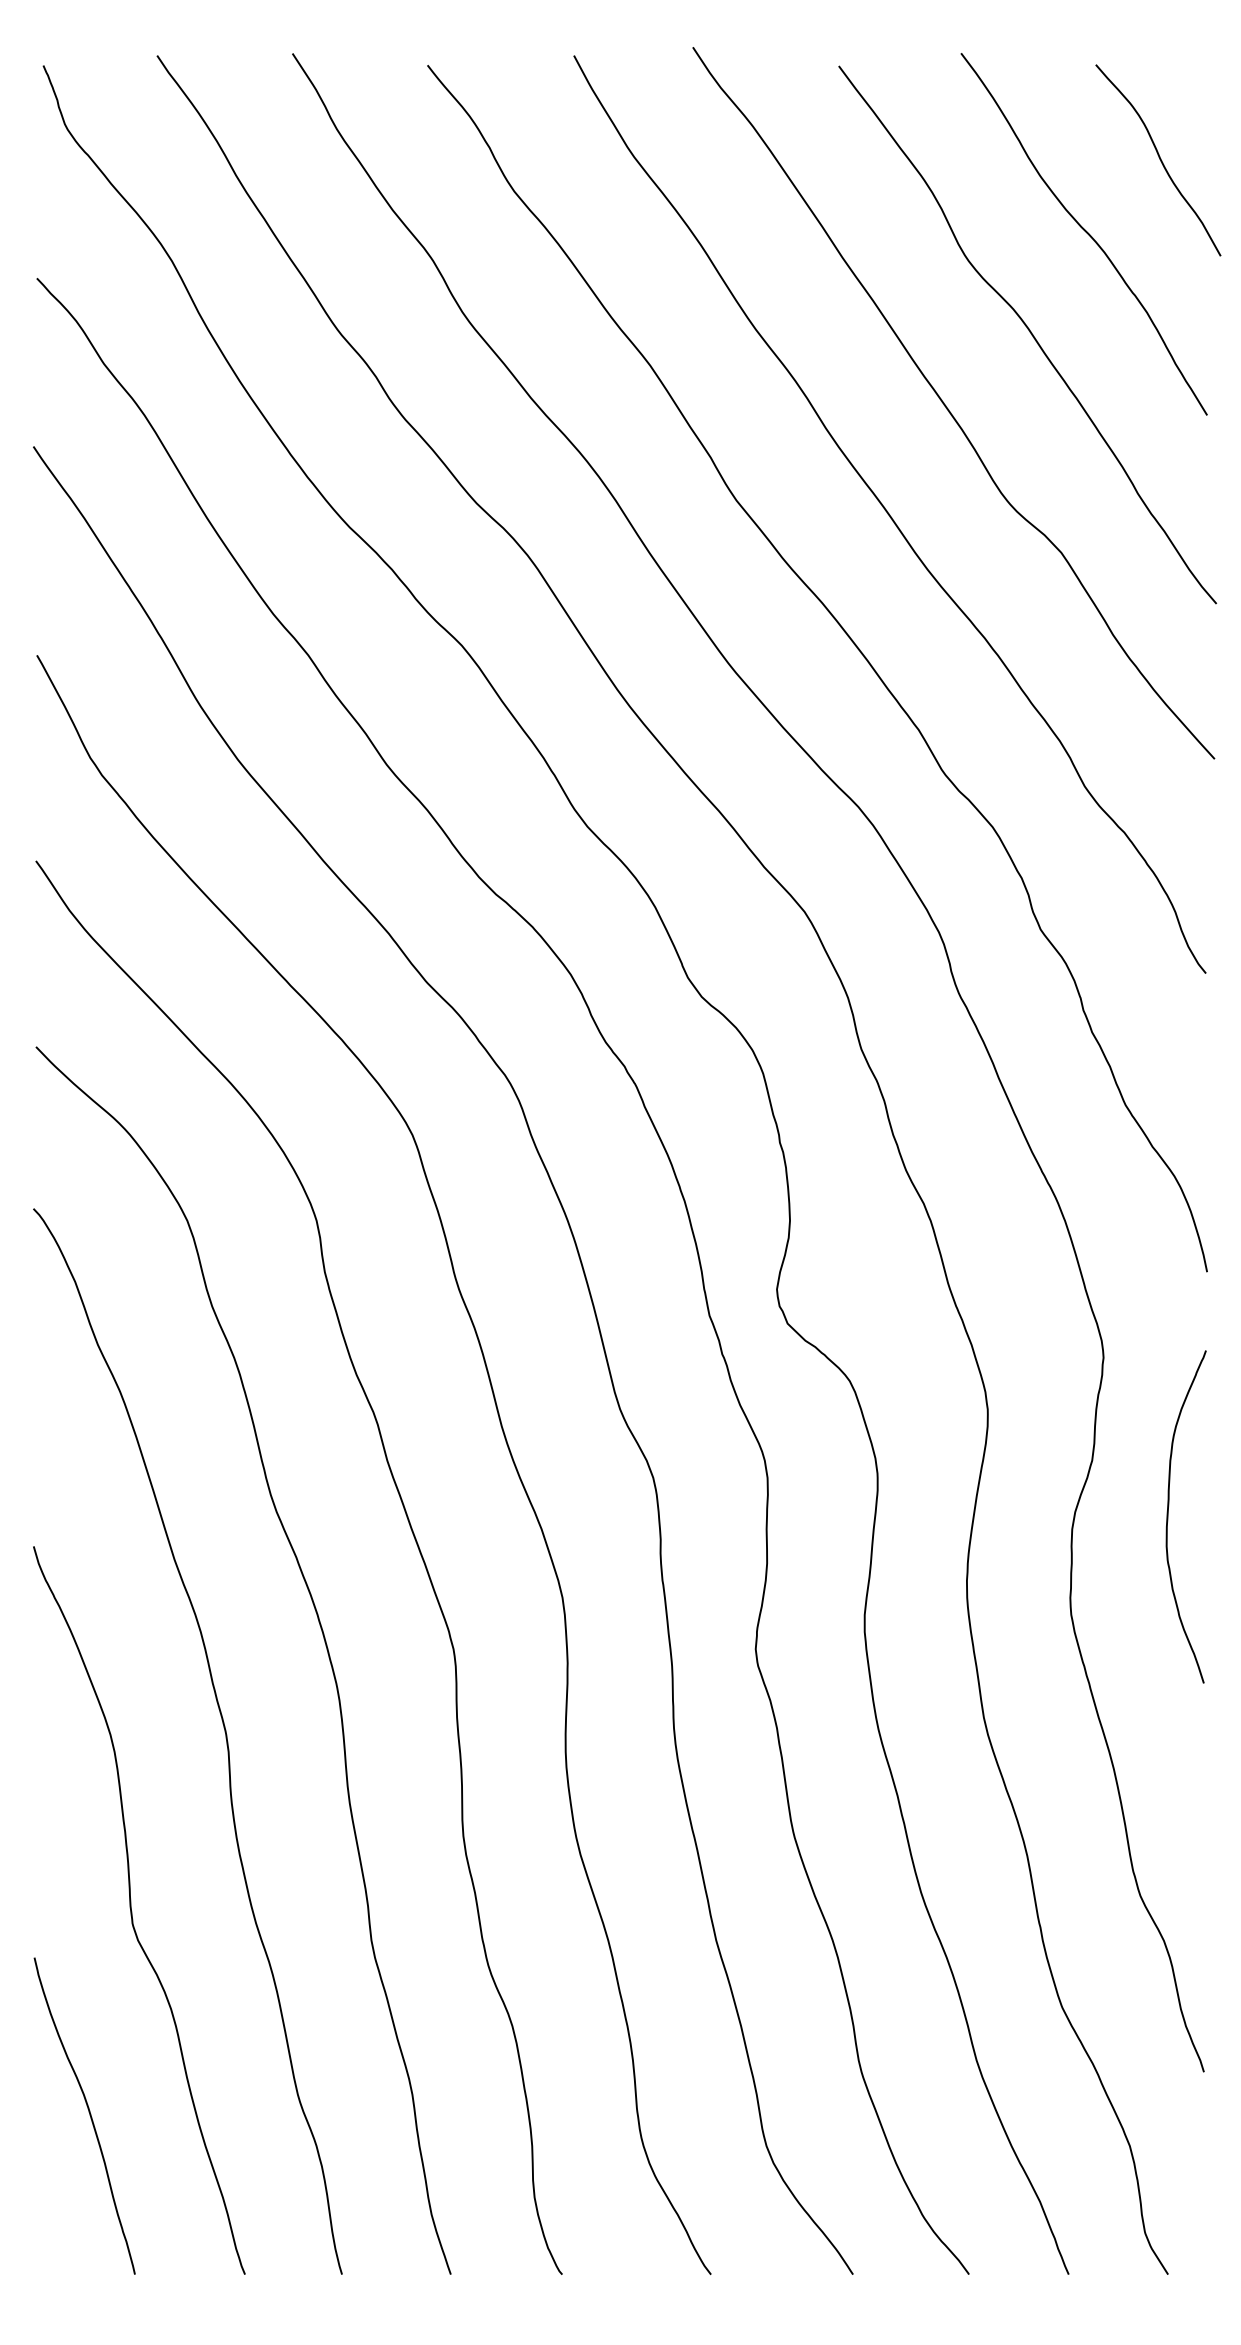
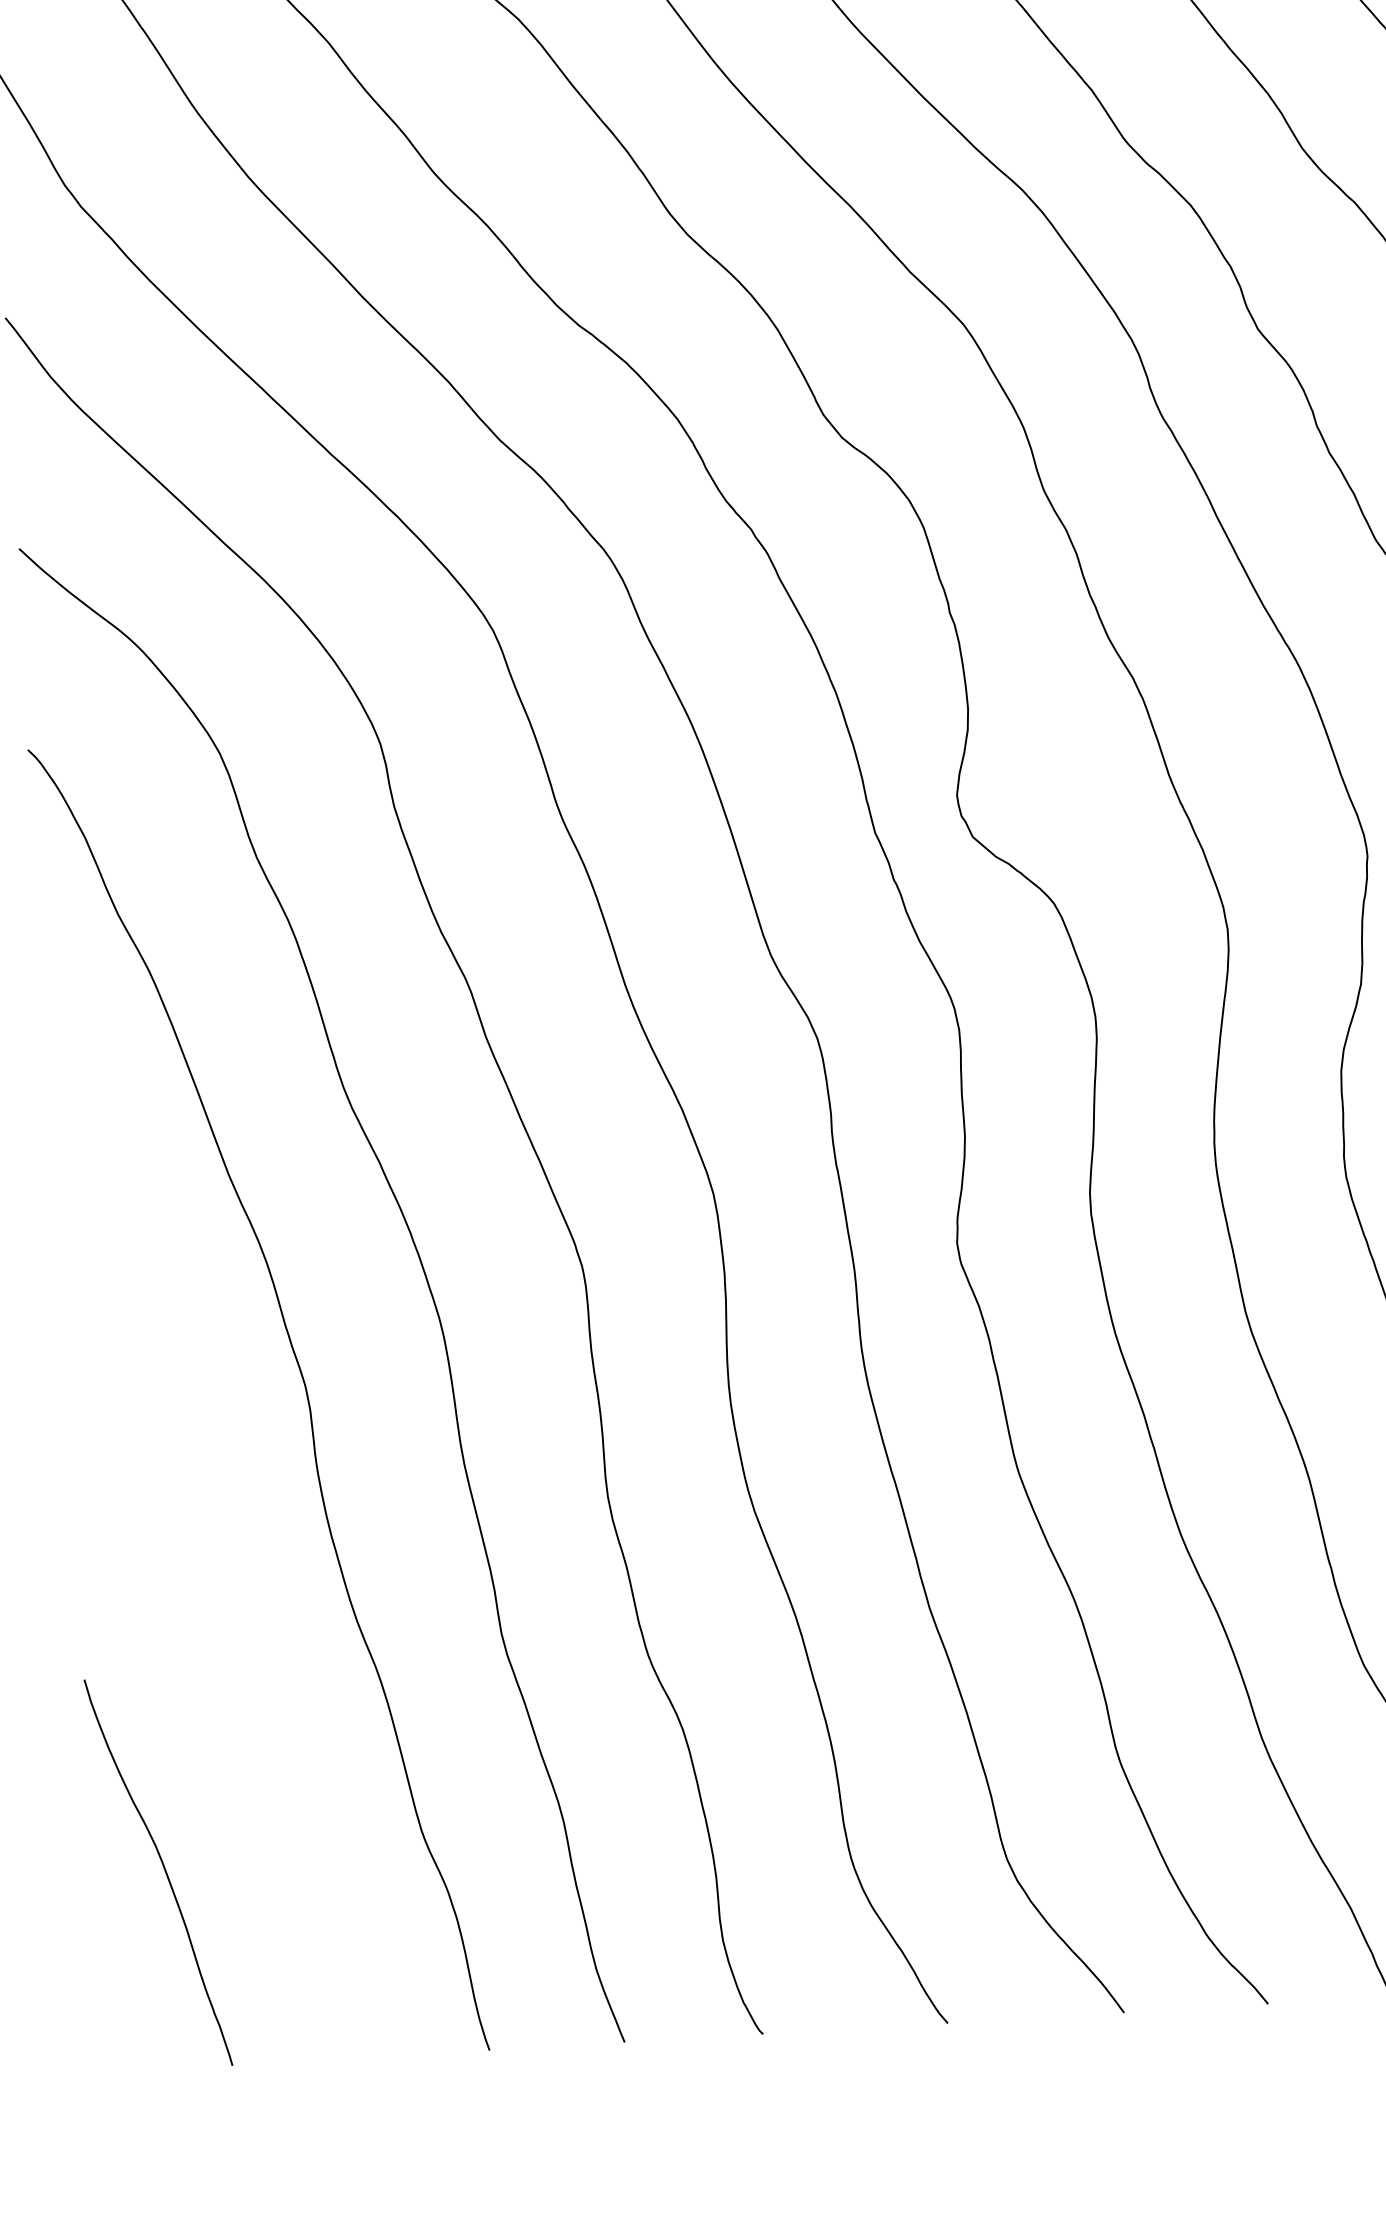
curve: (132, 1911) -> (202, 1615), removed

